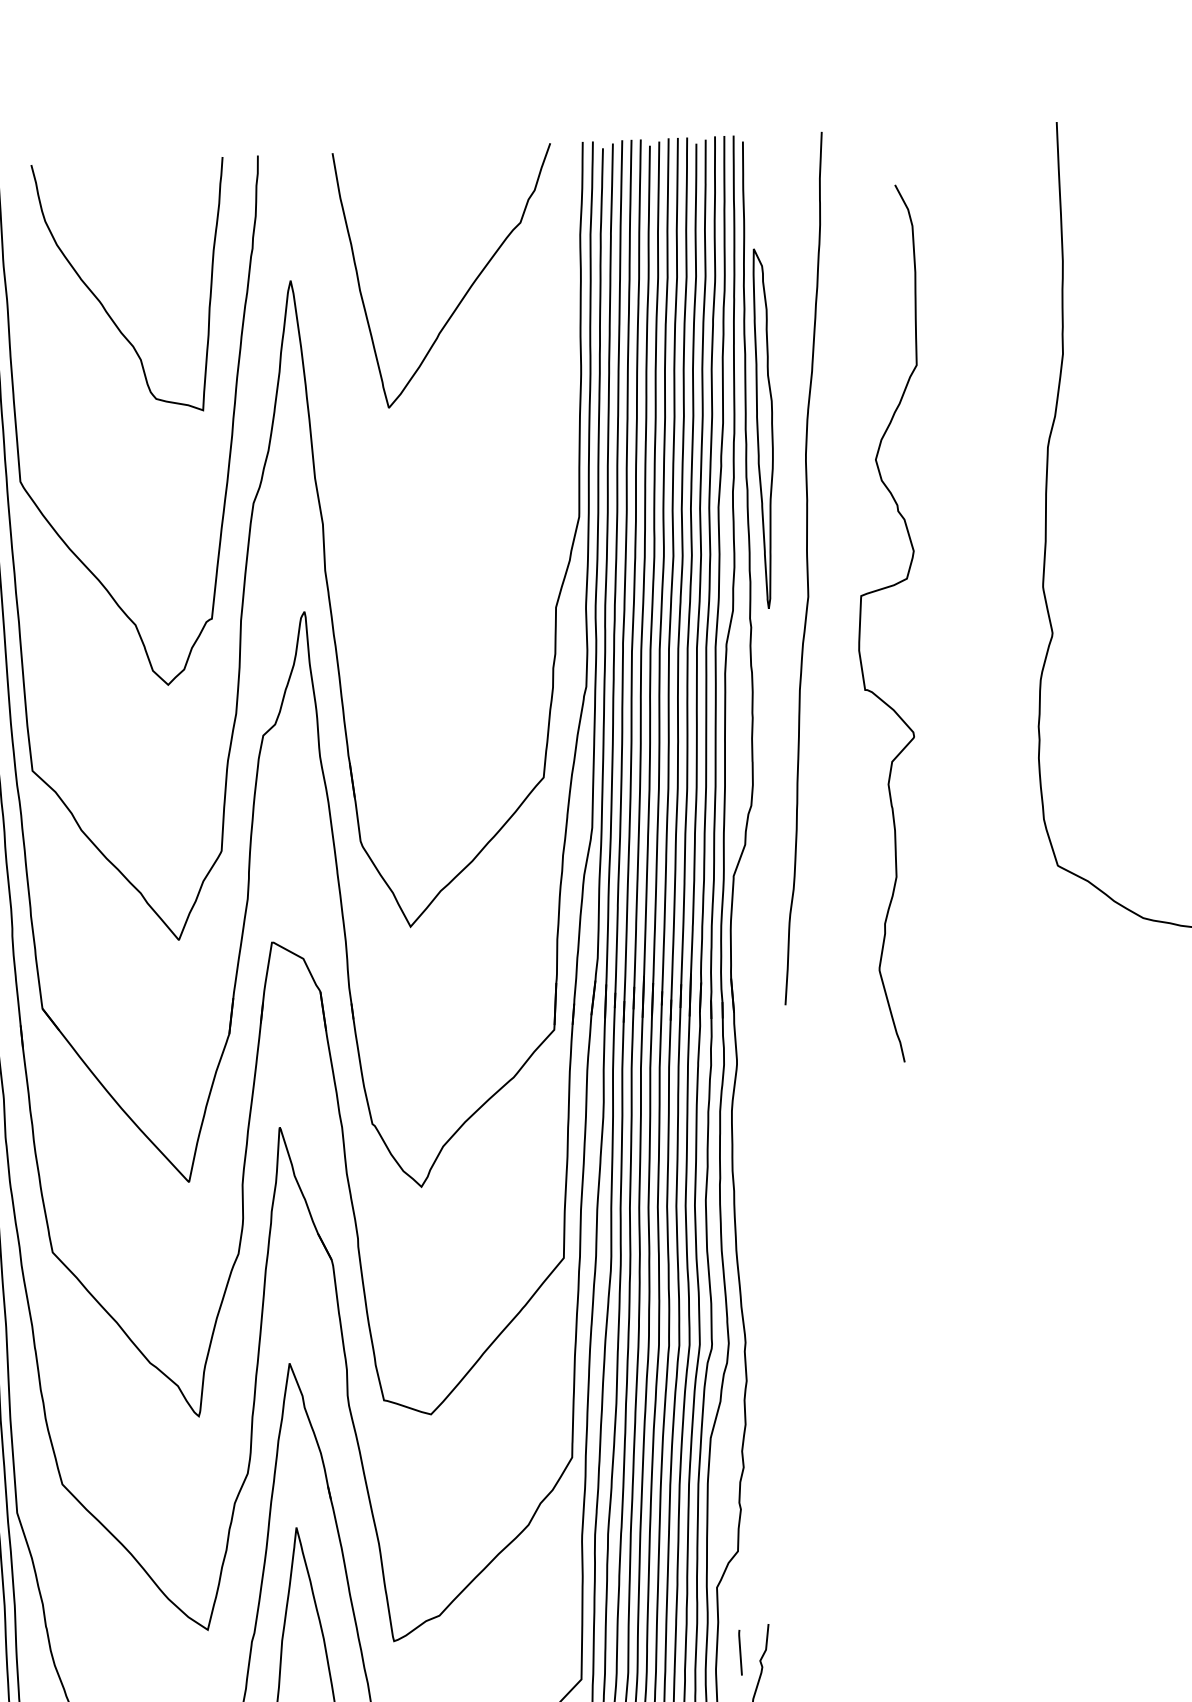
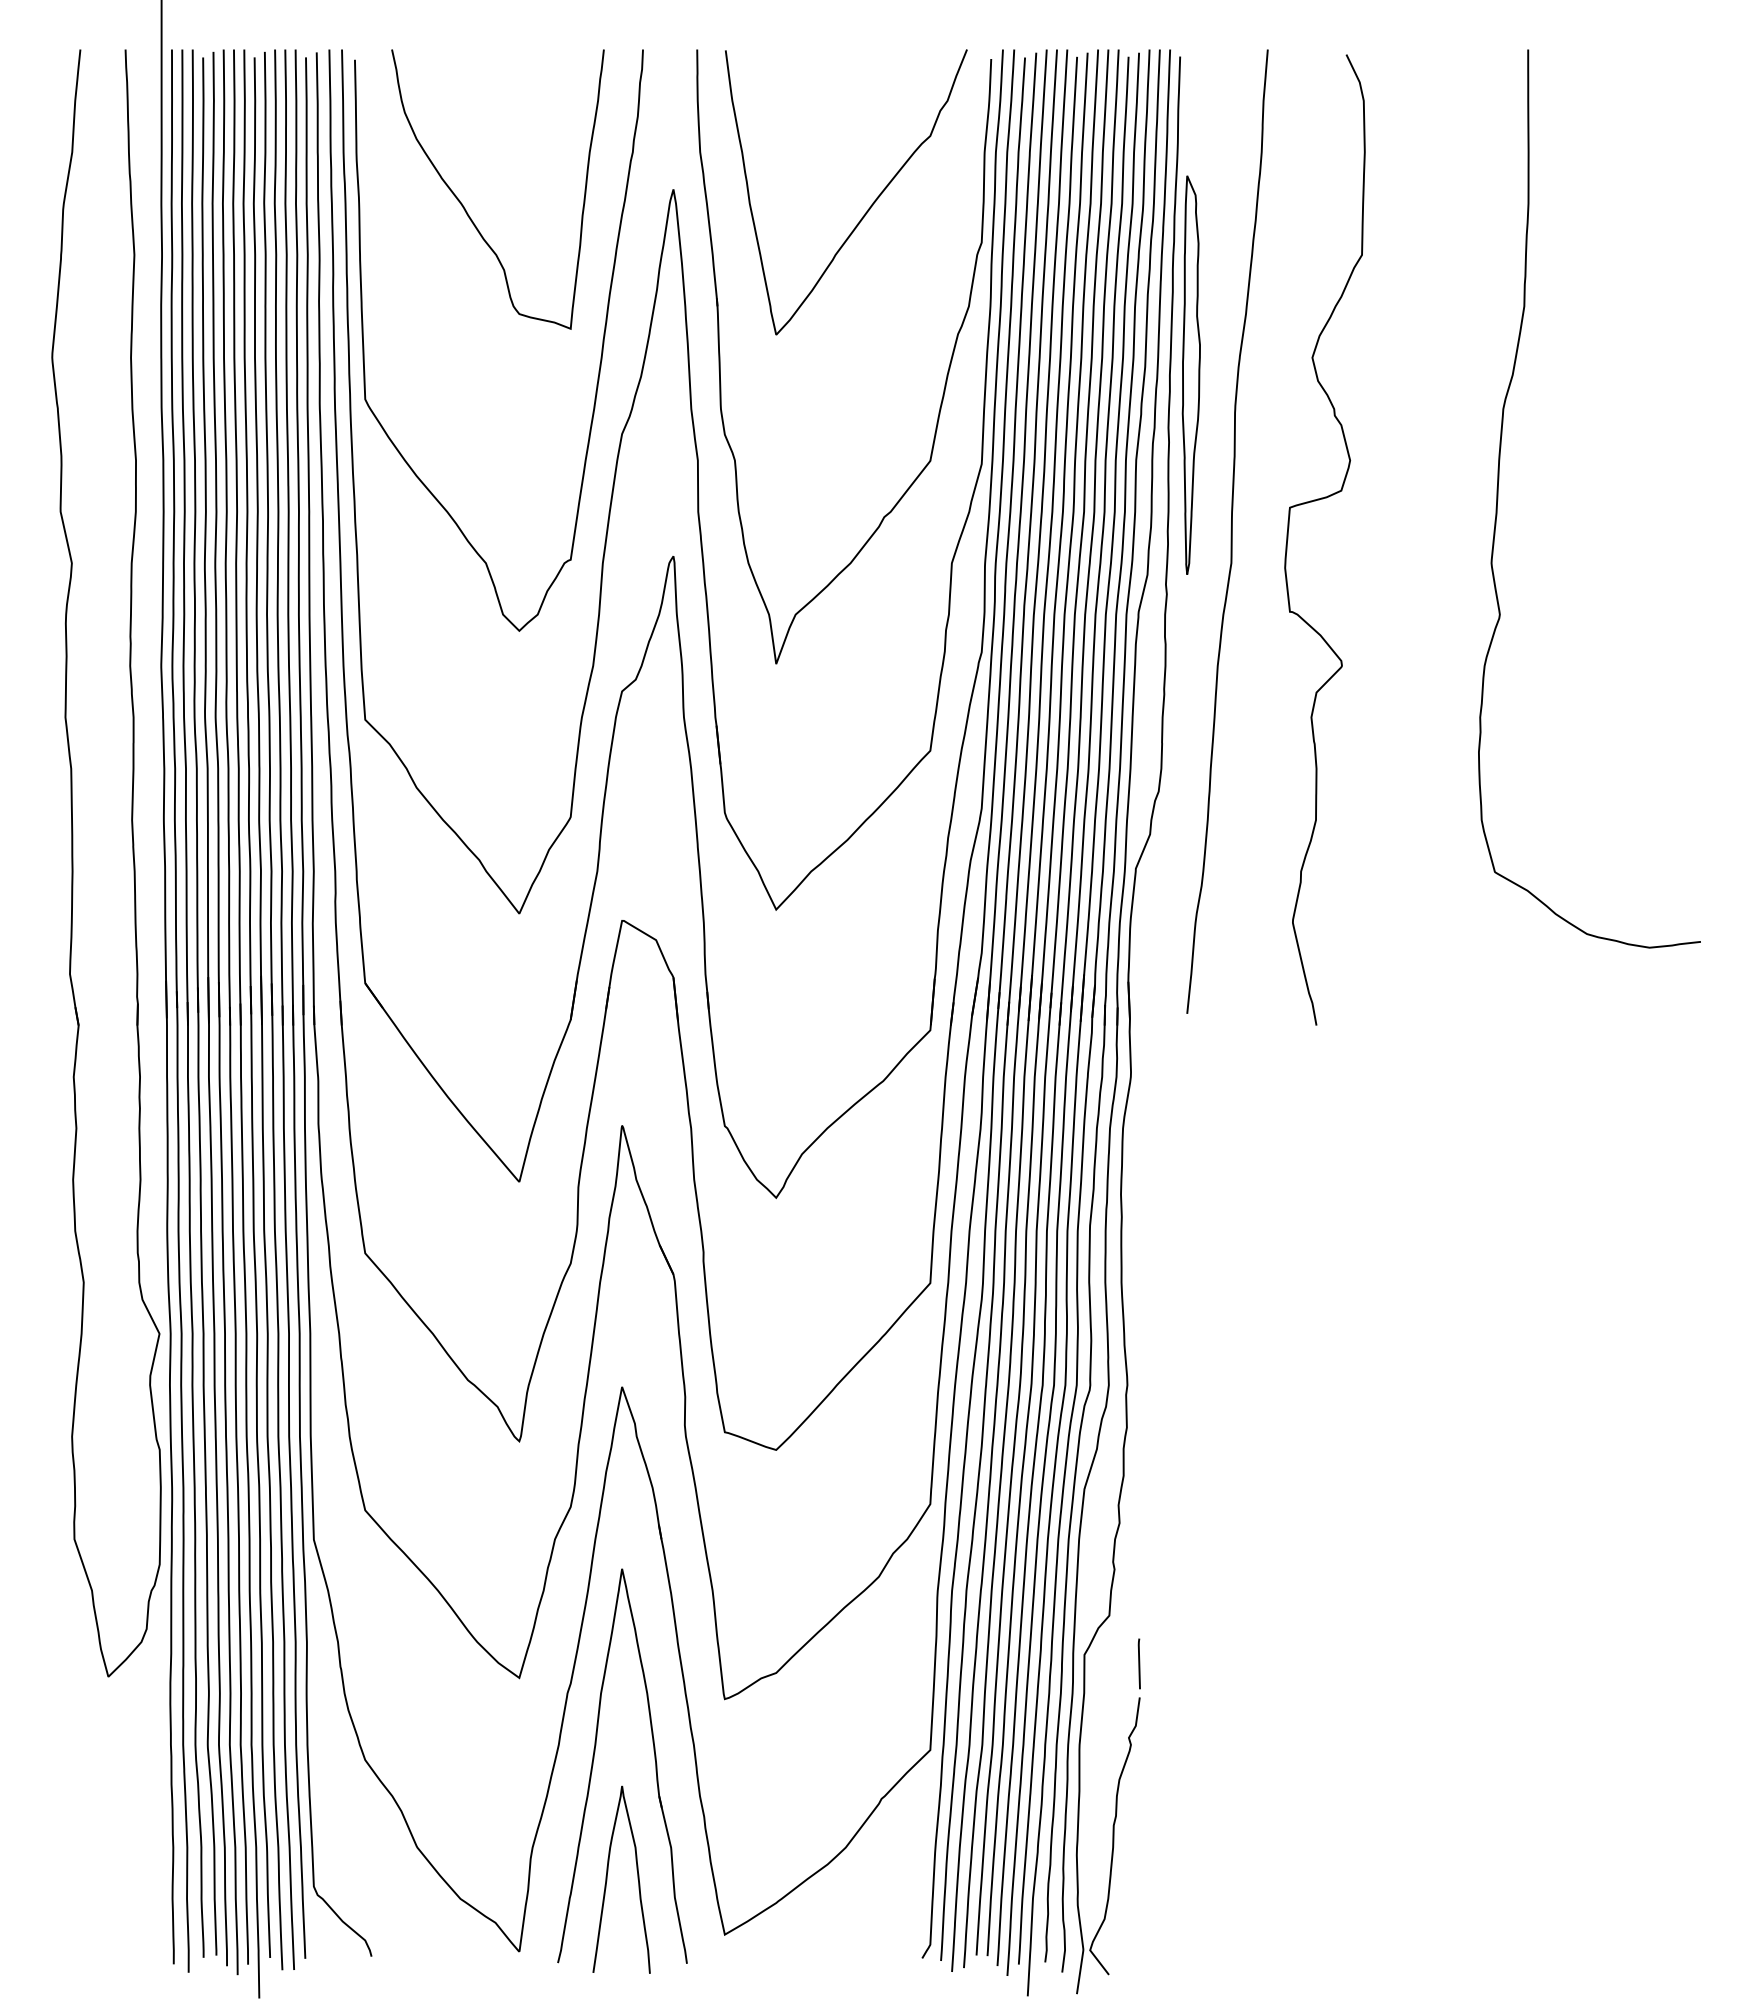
part: (544, 437) -> (946, 374), added
curve: (861, 624) -> (1288, 539), moved
line: (739, 1652) -> (1138, 1663), moved

